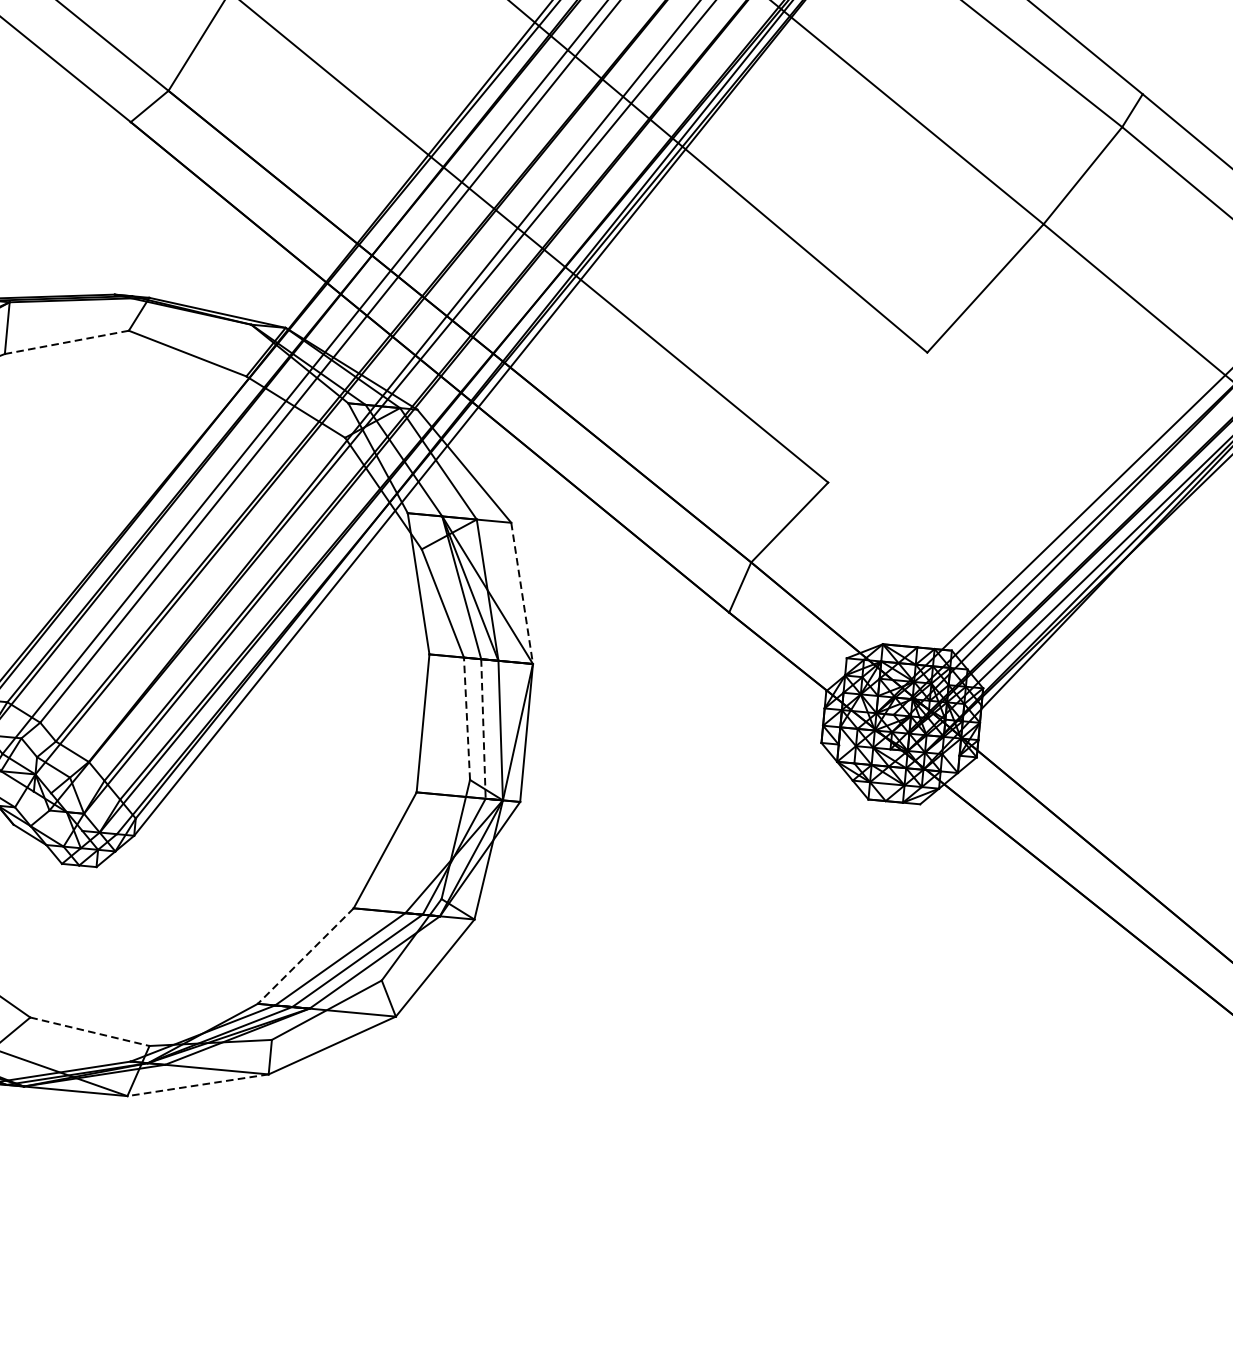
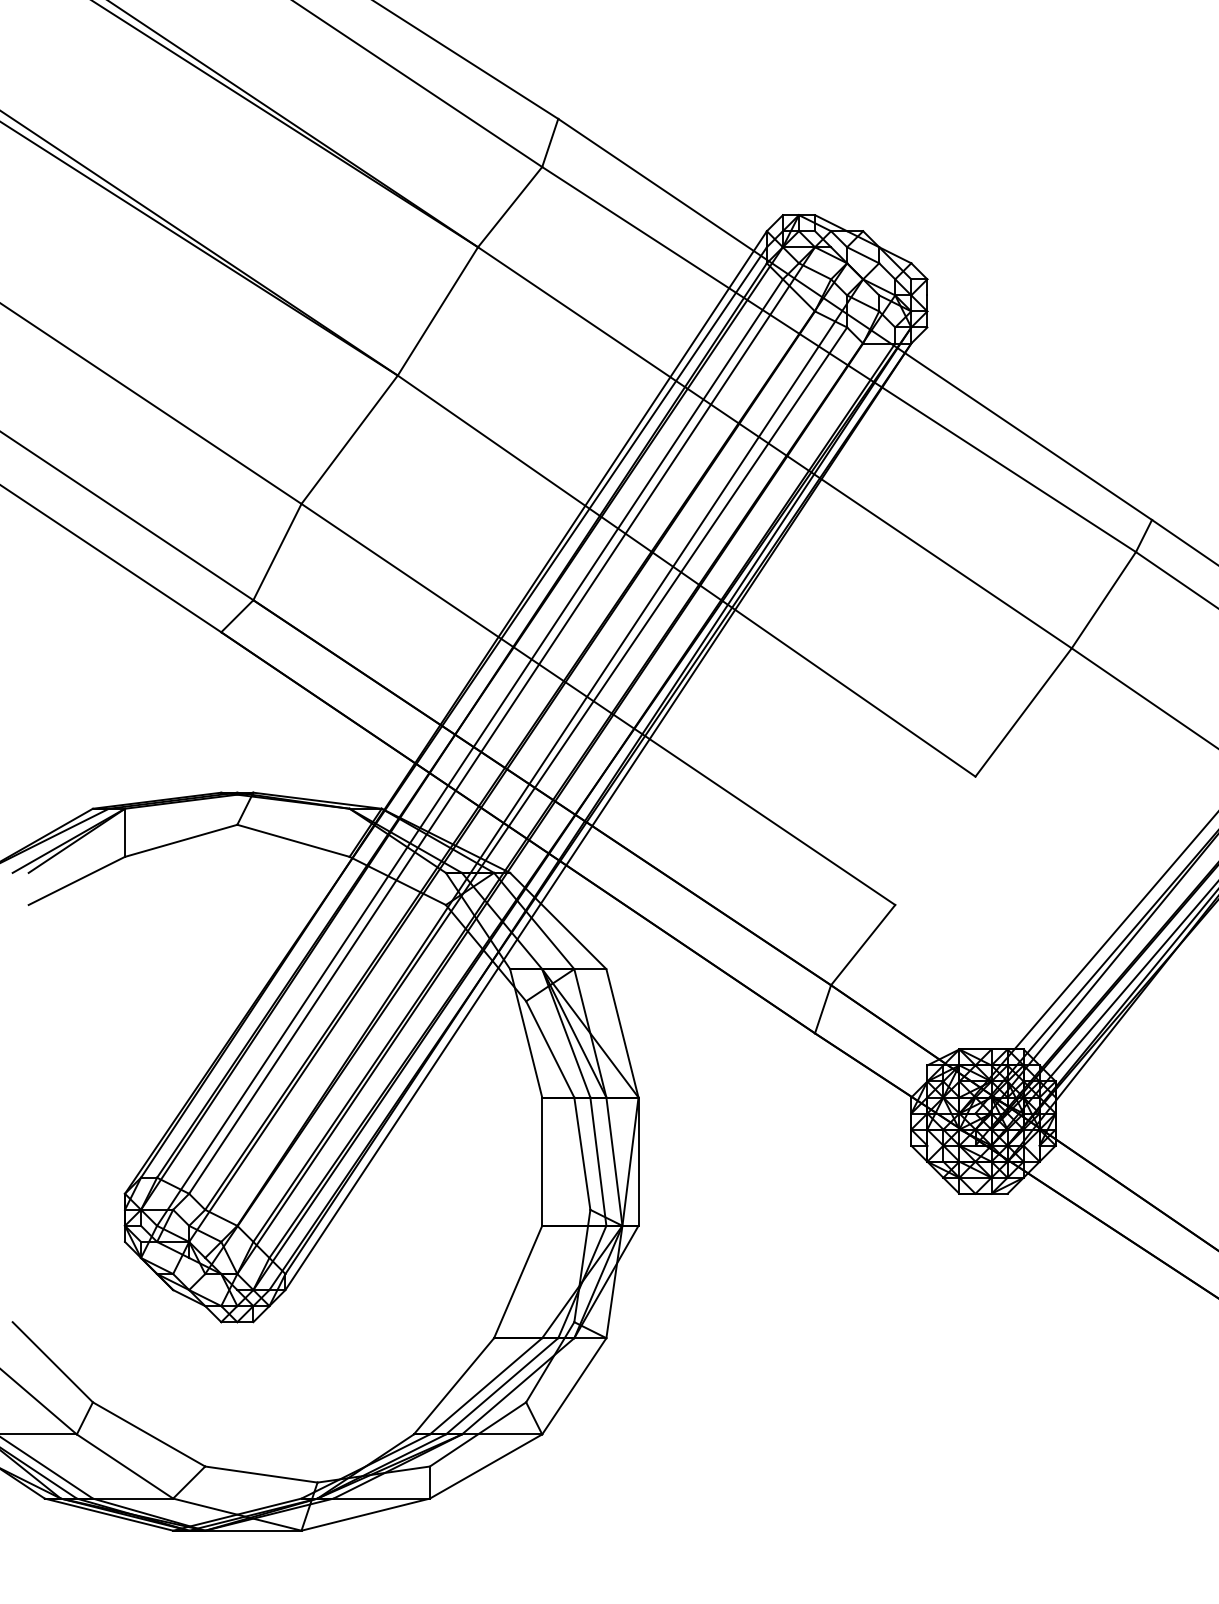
line: (66, 341) -> (180, 840), dashed -> solid
line: (522, 593) -> (622, 1033), dashed -> solid
line: (467, 718) -> (582, 1153), dashed -> solid
line: (483, 728) -> (598, 1161), dashed -> solid
line: (305, 956) -> (453, 1386), dashed -> solid
line: (90, 1031) -> (261, 1474), dashed -> solid
line: (197, 1085) -> (365, 1514), dashed -> solid

